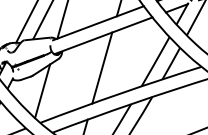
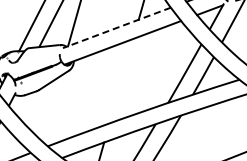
line: (98, 22) -> (116, 27), solid -> dashed
line: (102, 67) -> (121, 80), removed
line: (42, 91) -> (50, 108), removed

